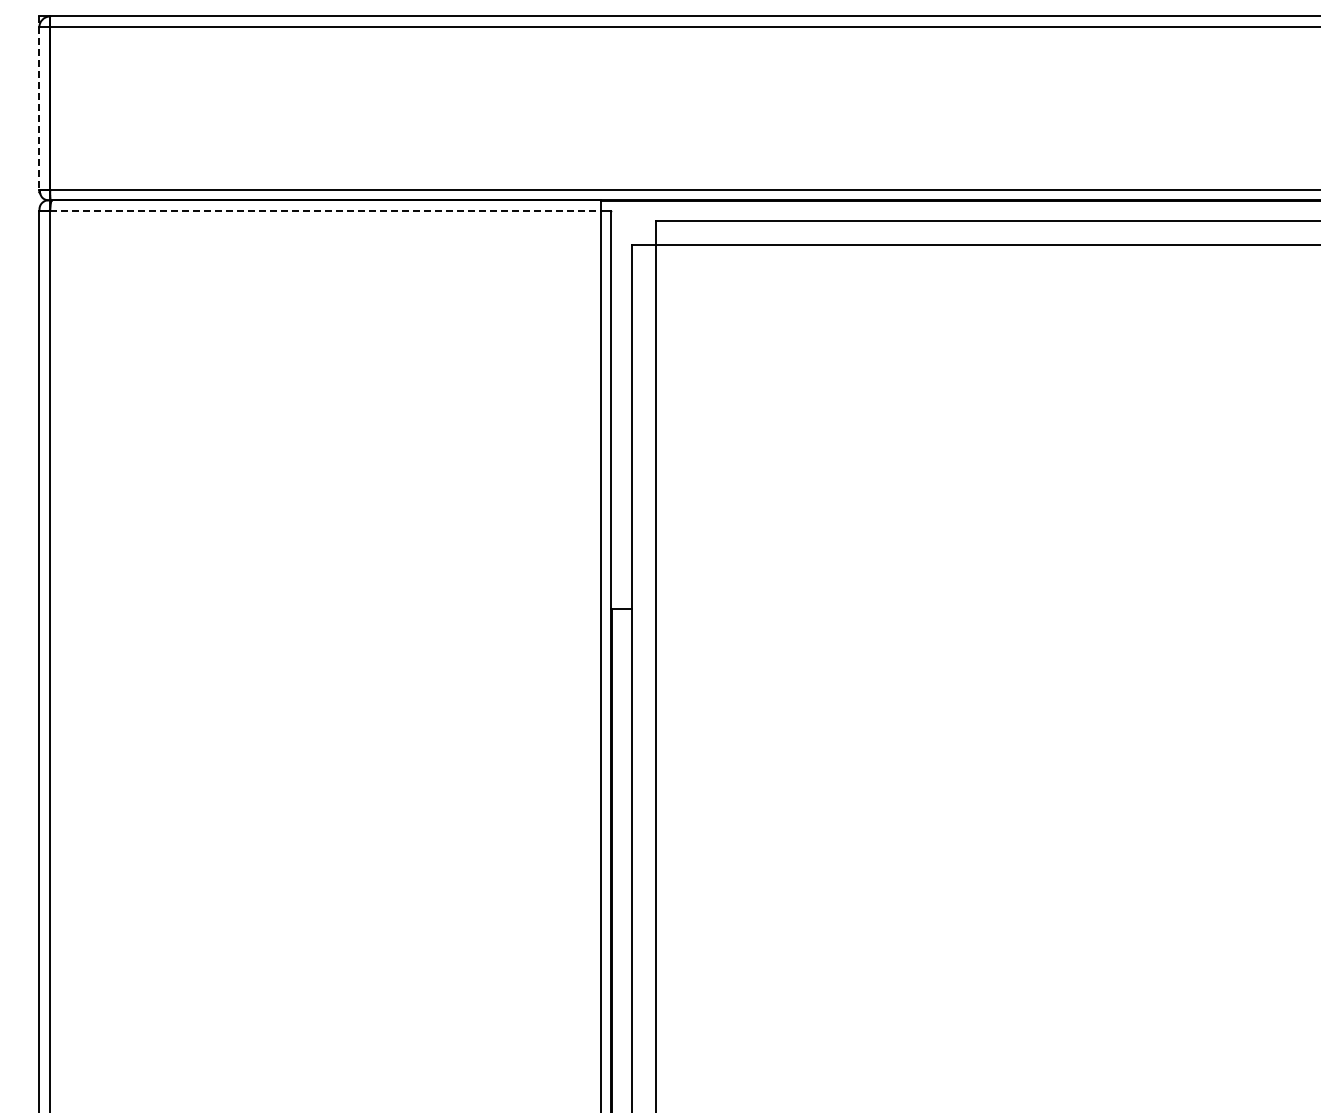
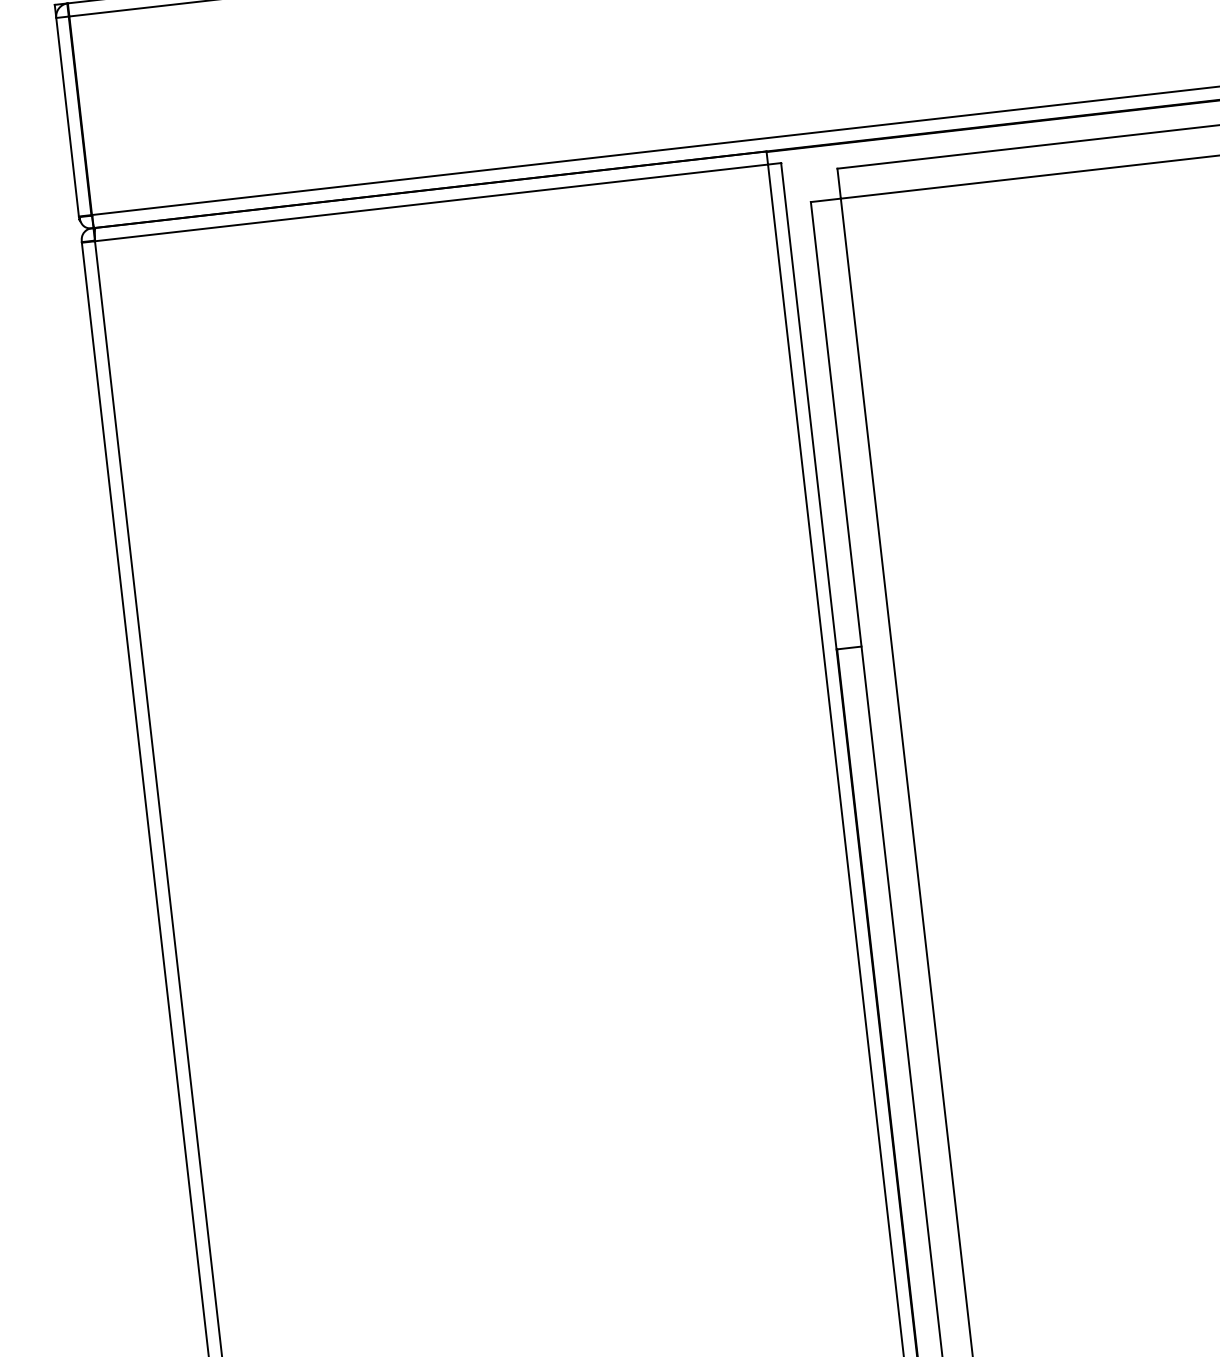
line: (39, 103) -> (67, 111), dashed -> solid
line: (325, 211) -> (431, 203), dashed -> solid

